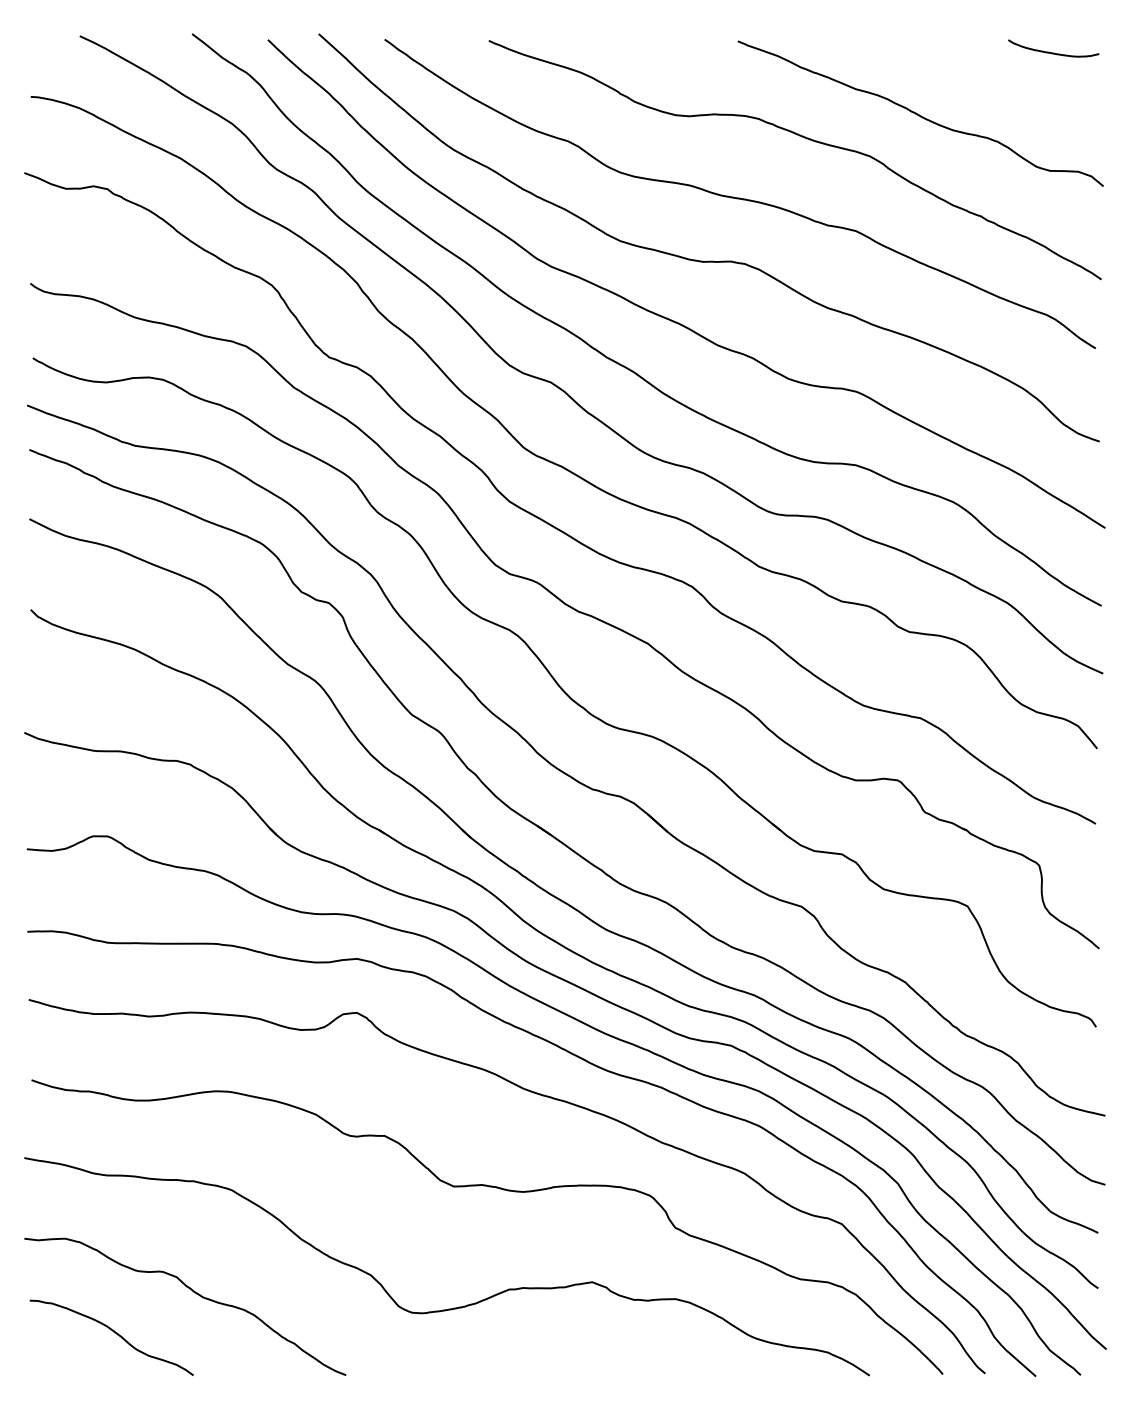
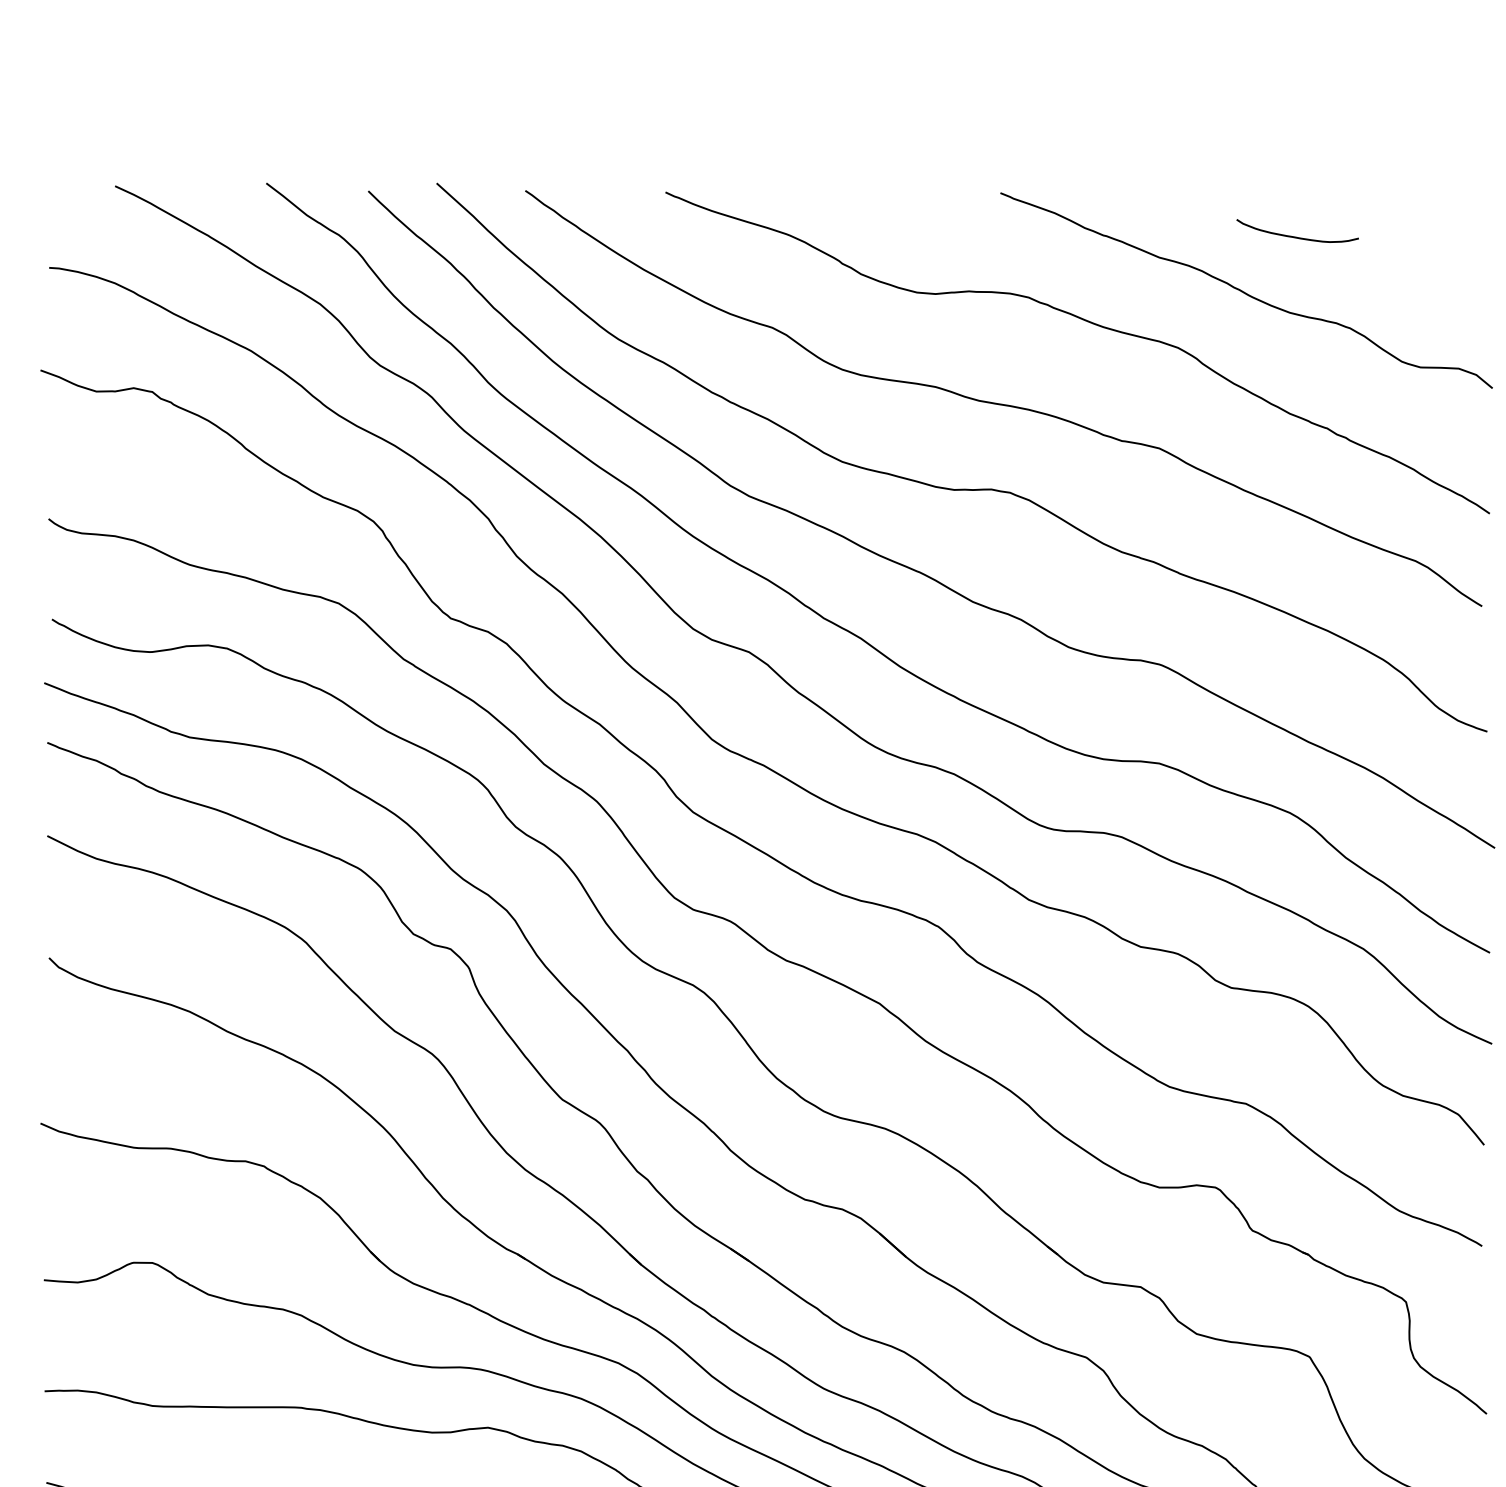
curve: (1053, 52) -> (1297, 236), moved

